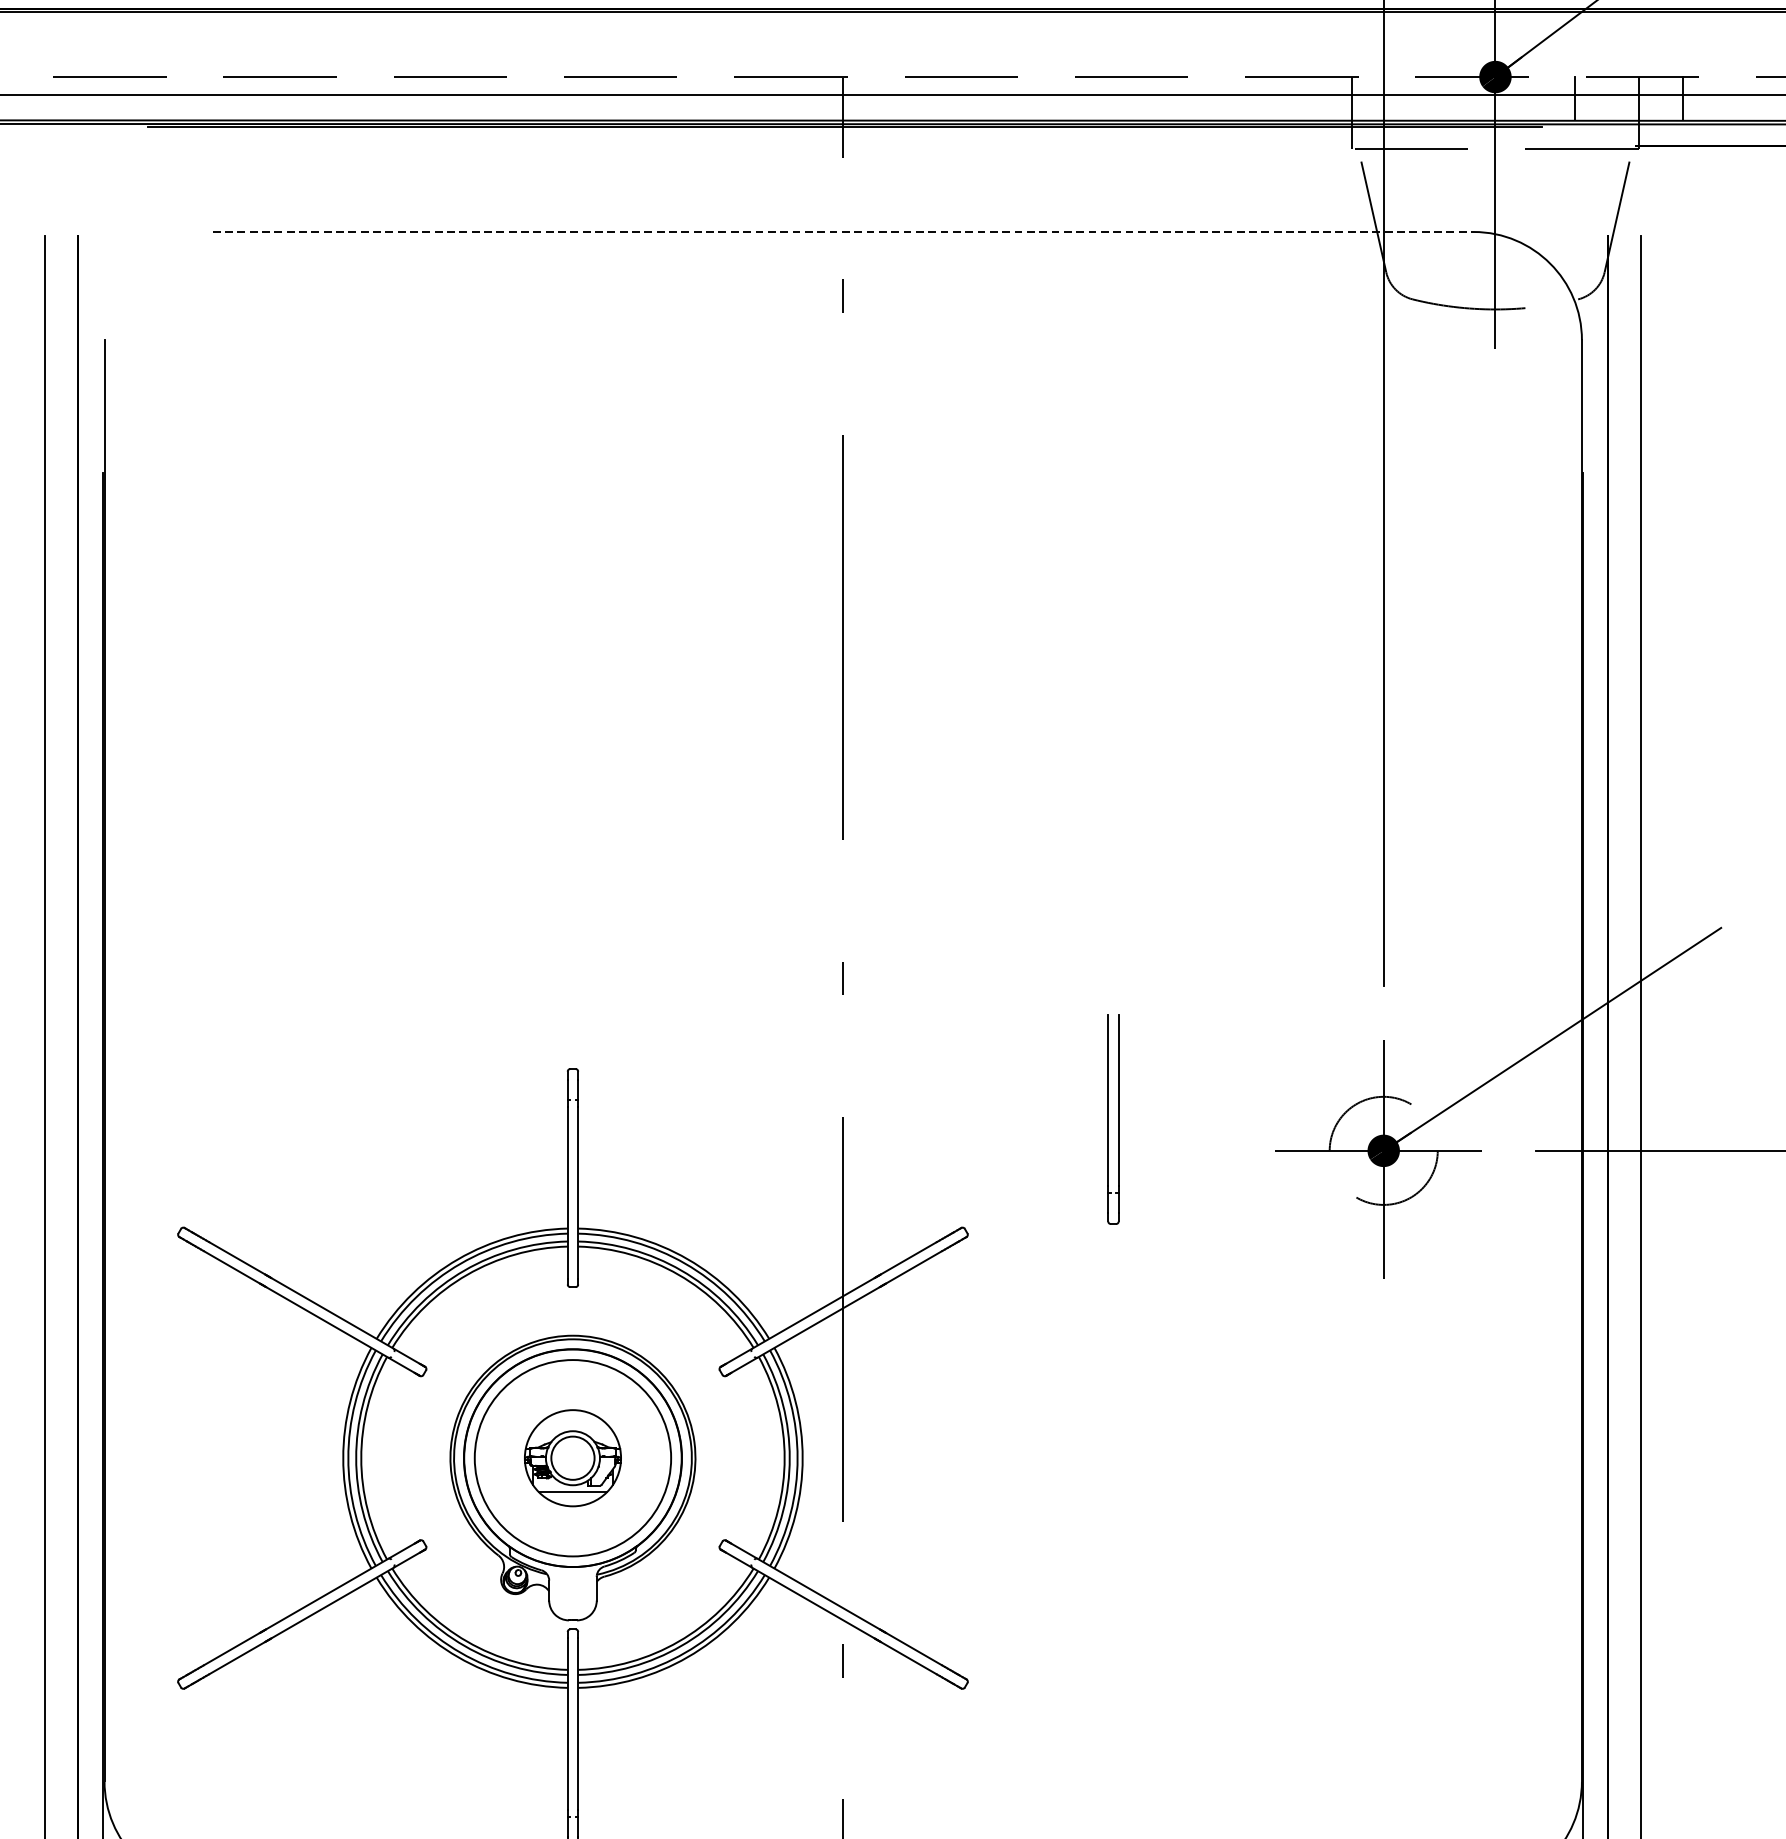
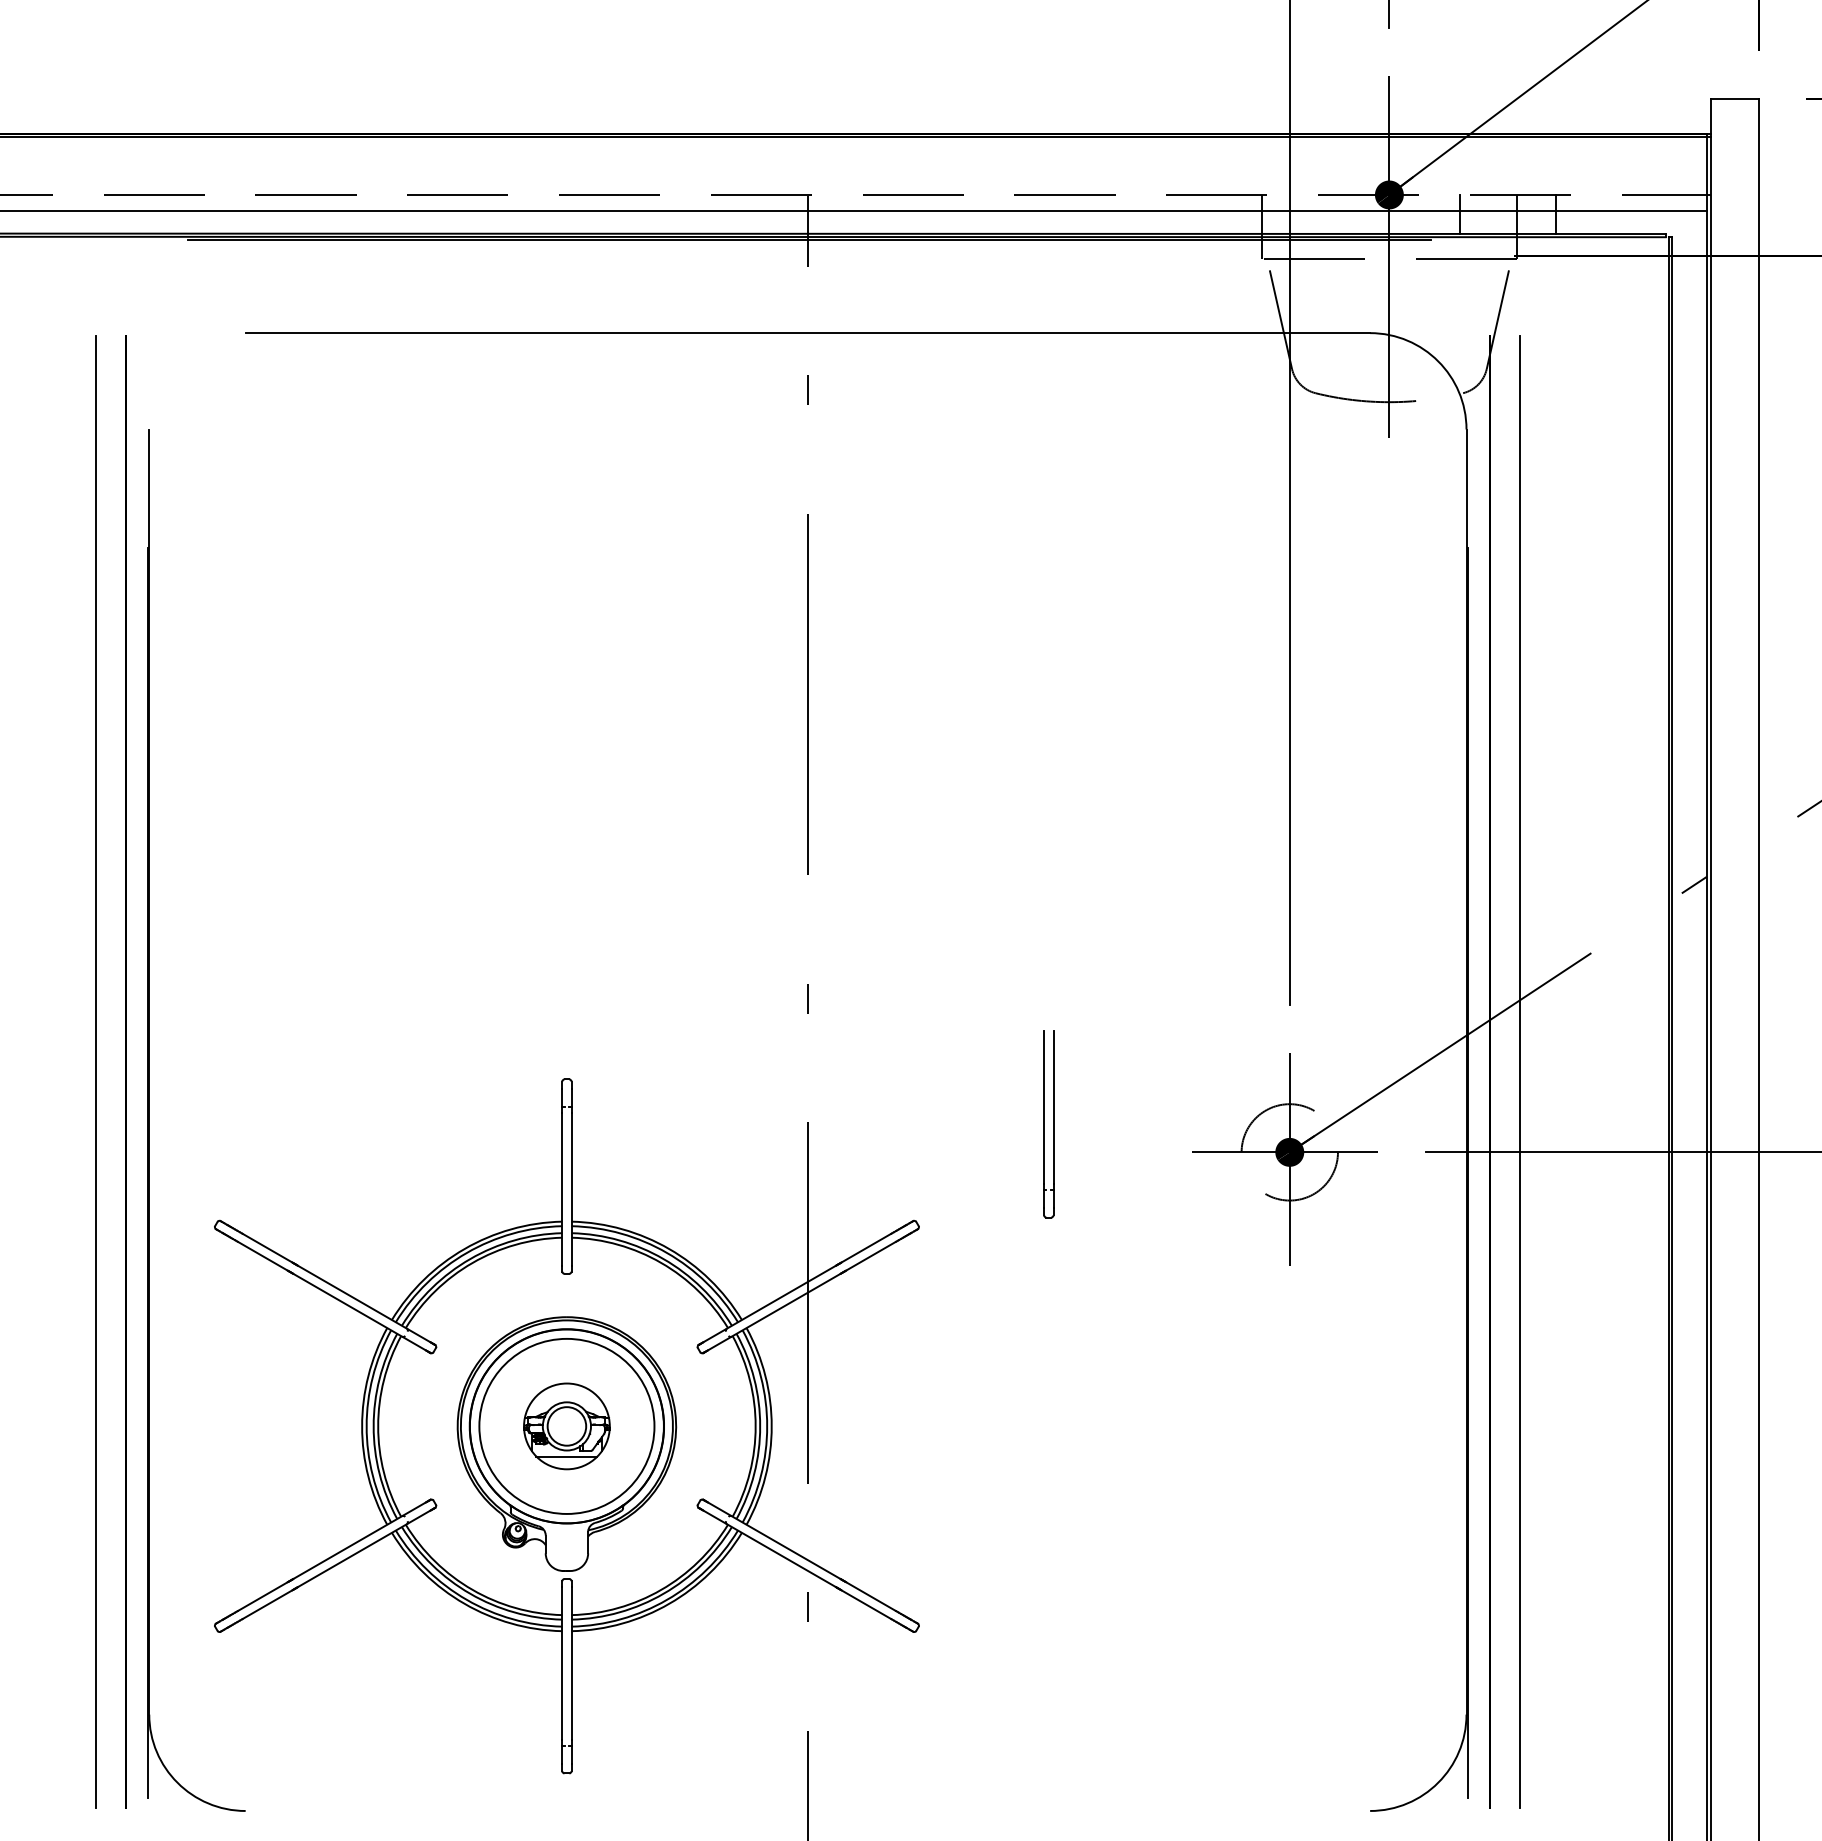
line: (843, 232) -> (808, 333), dashed -> solid

